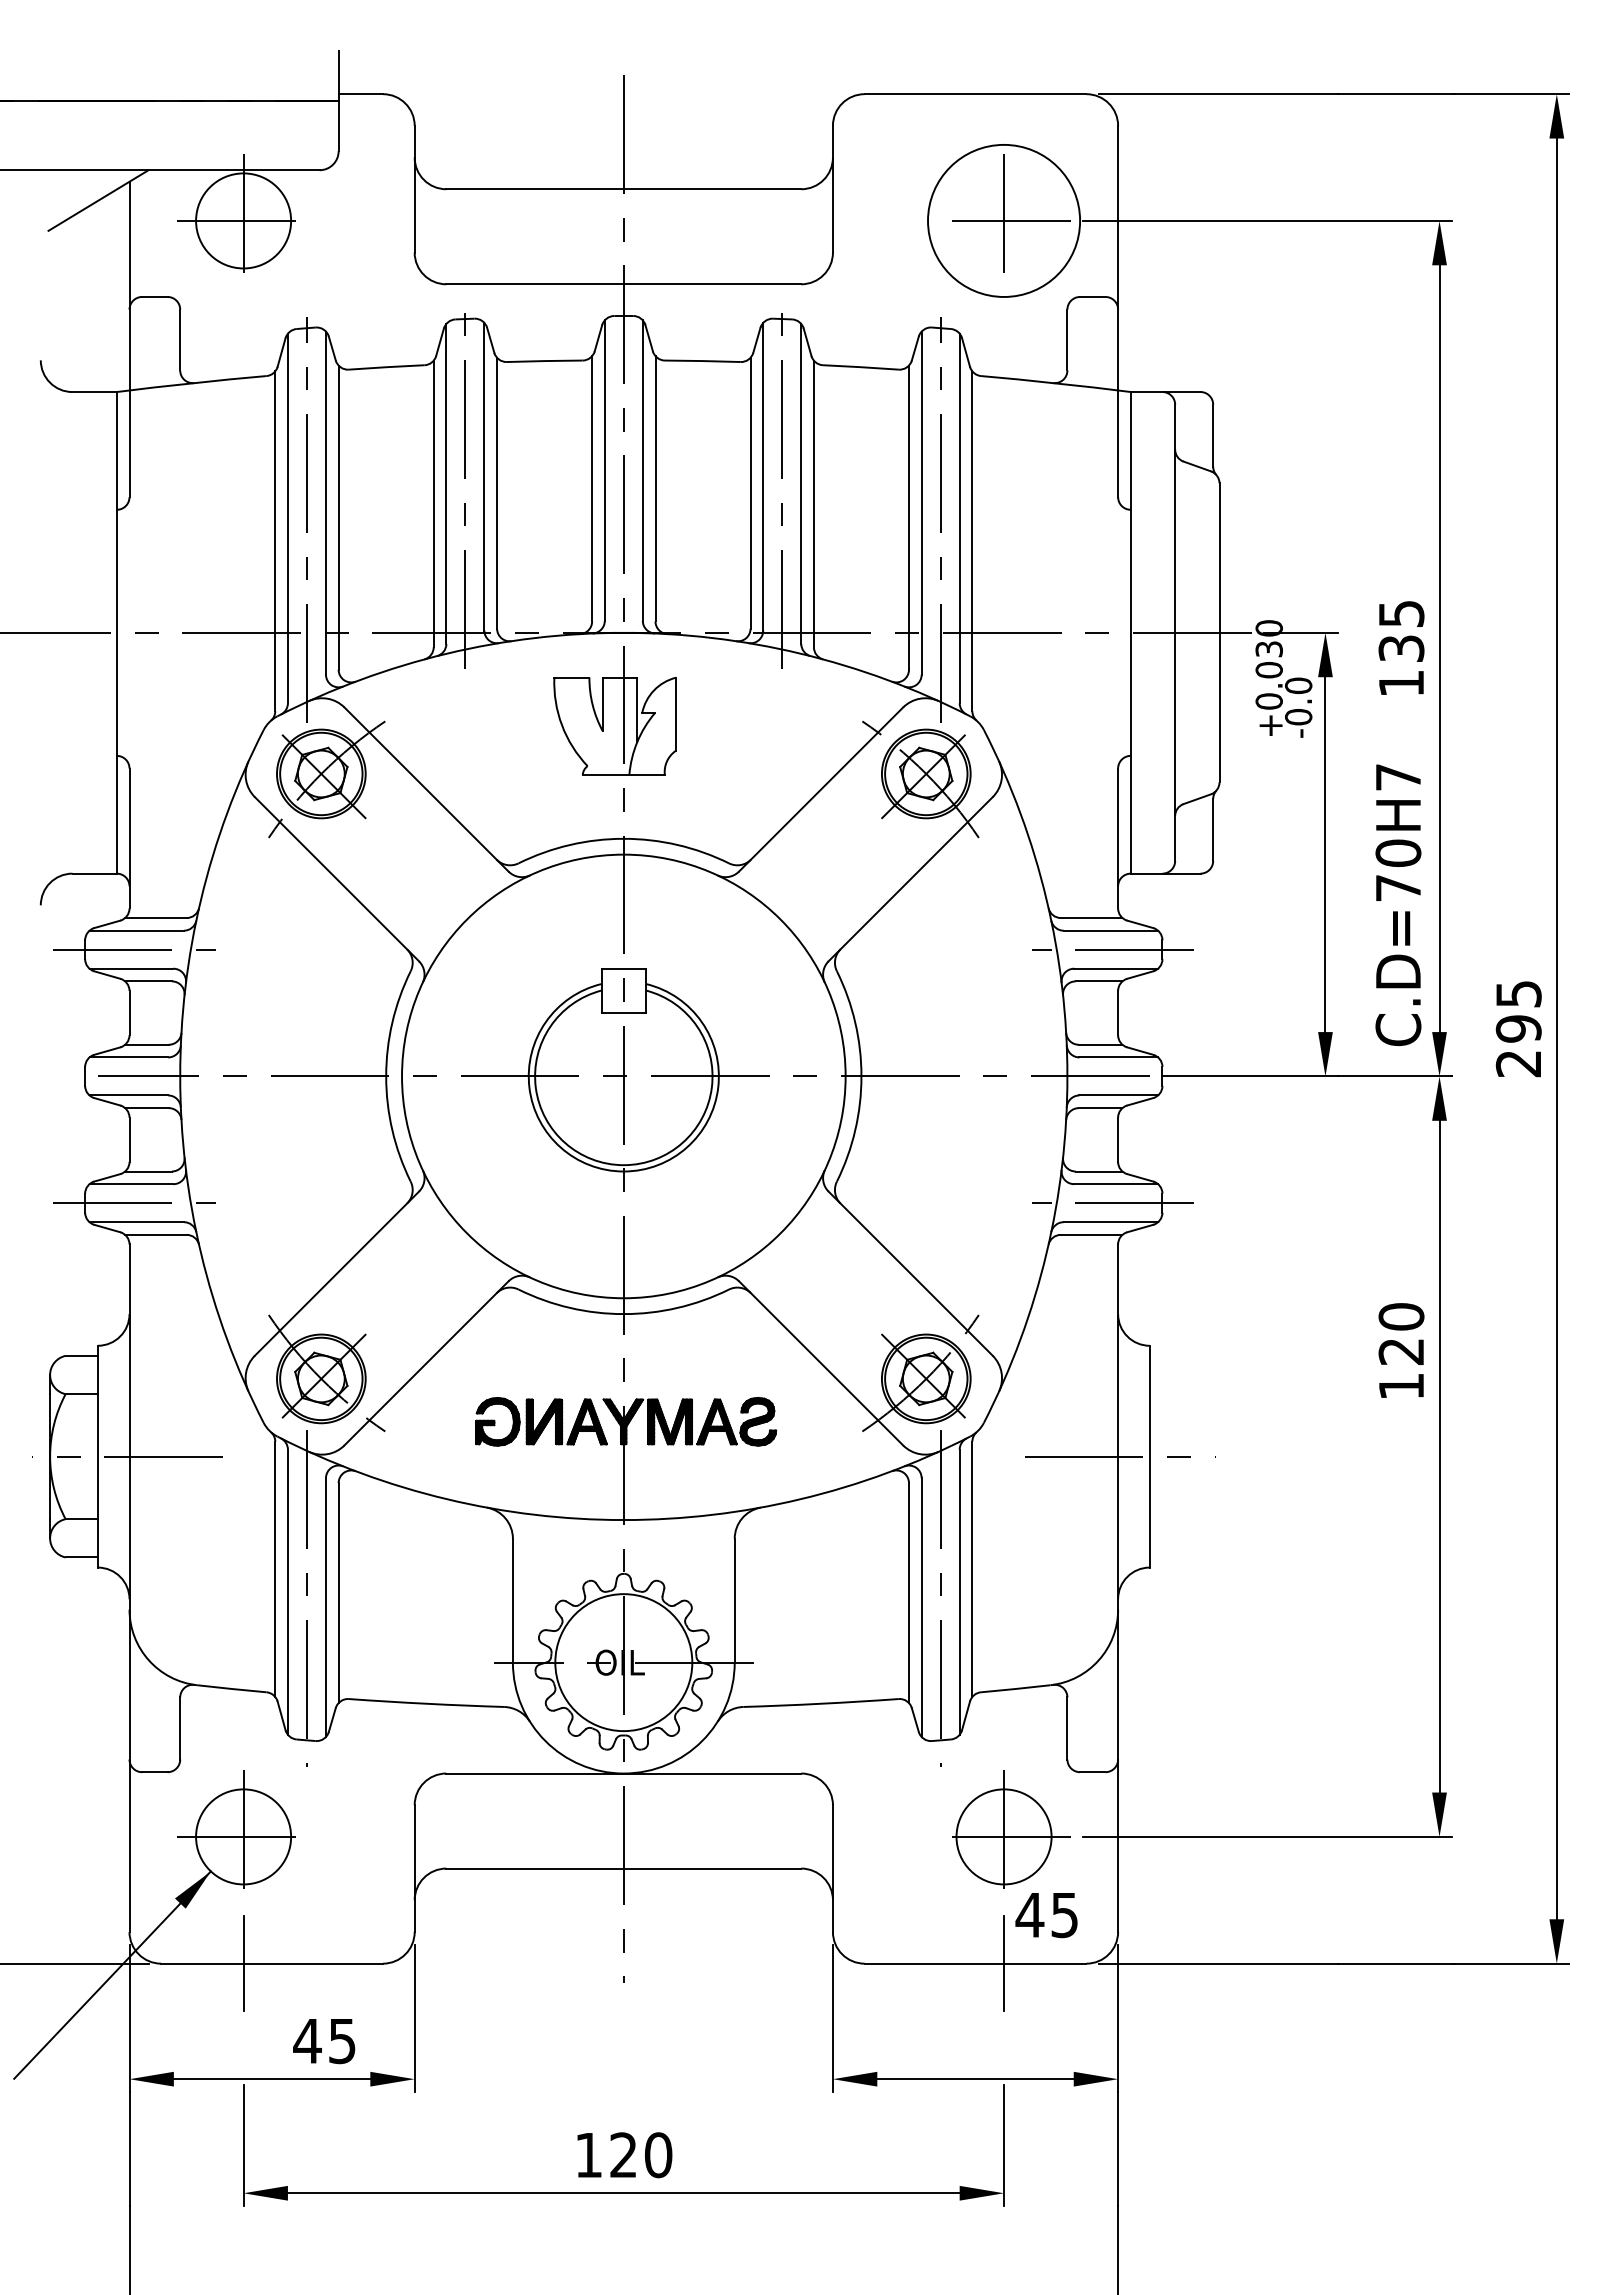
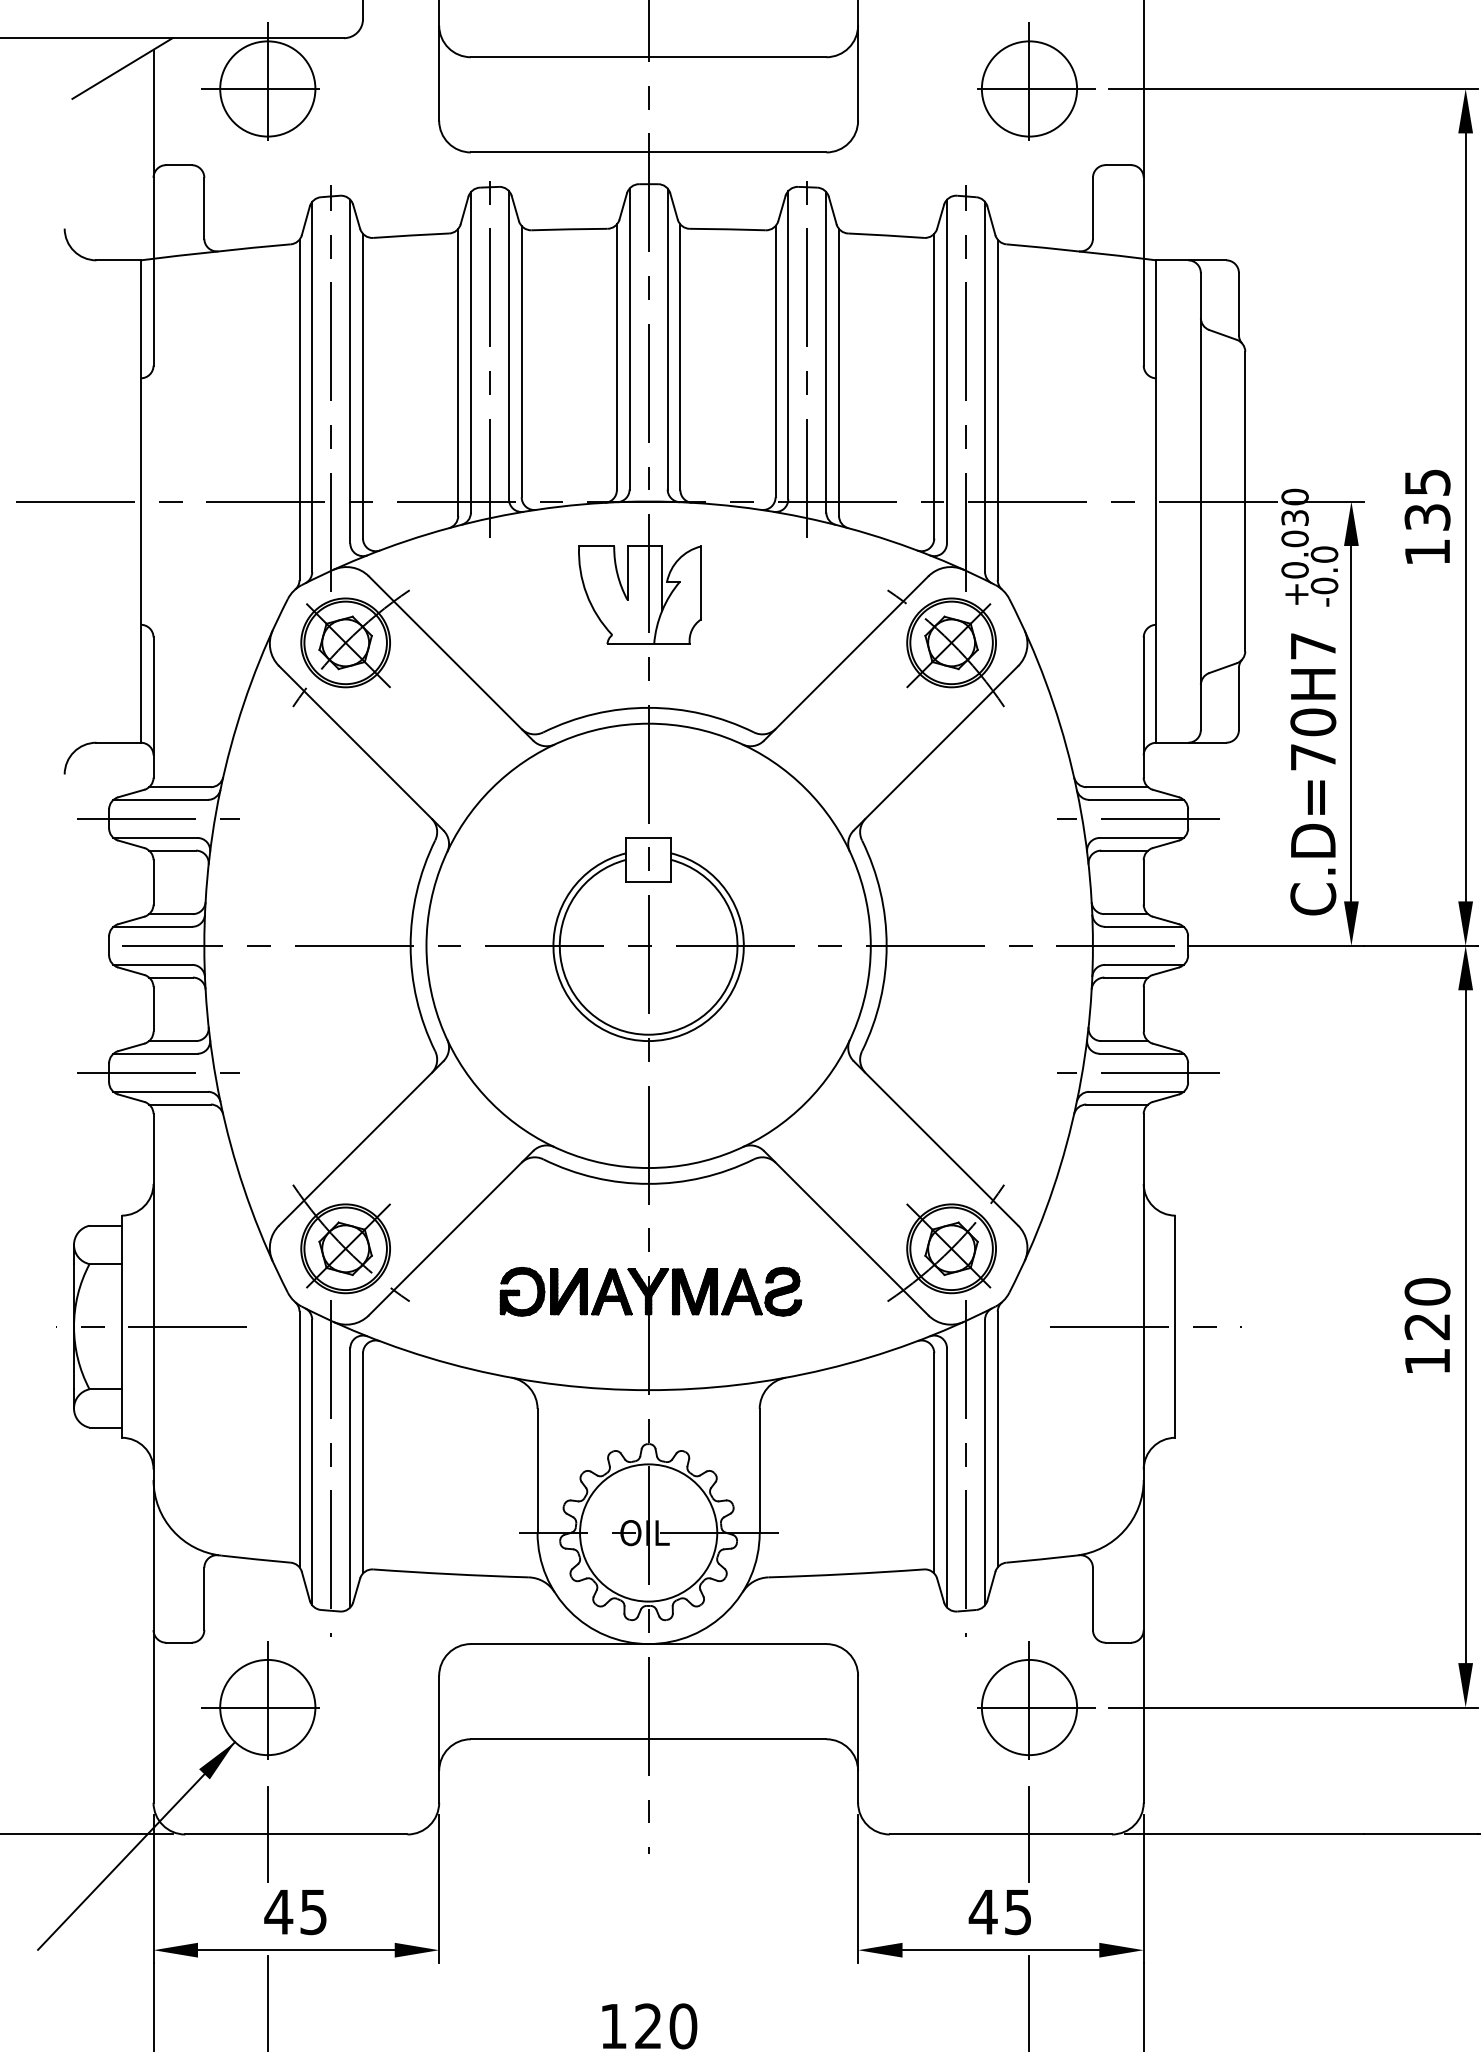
circle: (1003, 220) -> (1028, 88), size x0.62
text: (1398, 905) -> (1313, 774), moved
text: (1401, 1350) -> (1427, 1325), moved
text: (1046, 1915) -> (999, 1912), moved
text: (324, 2041) -> (295, 1912), moved

